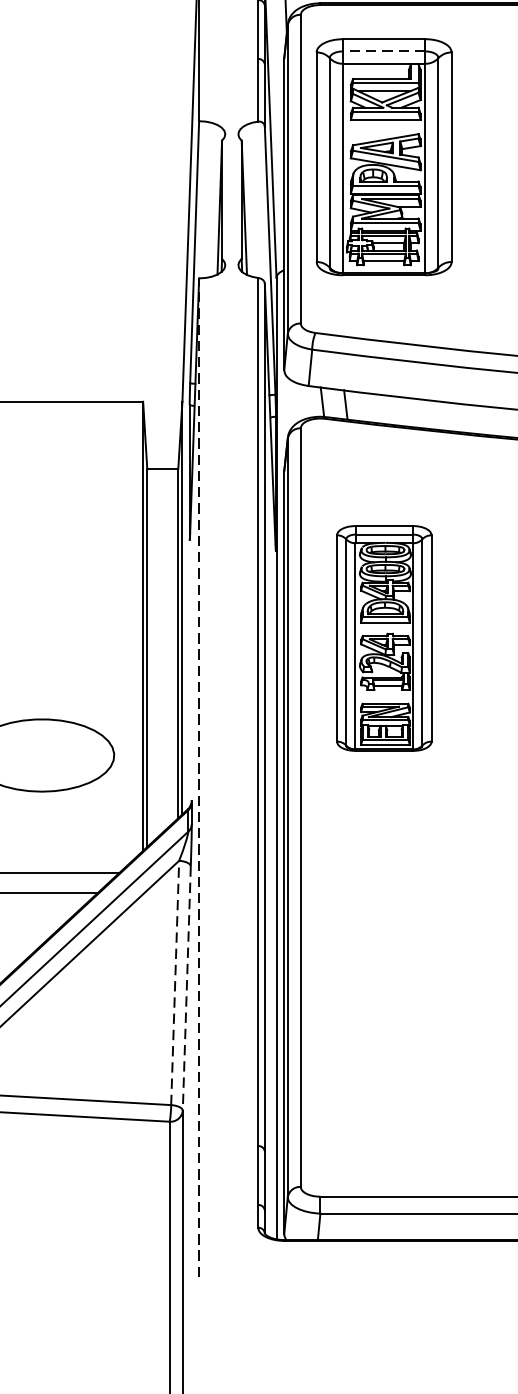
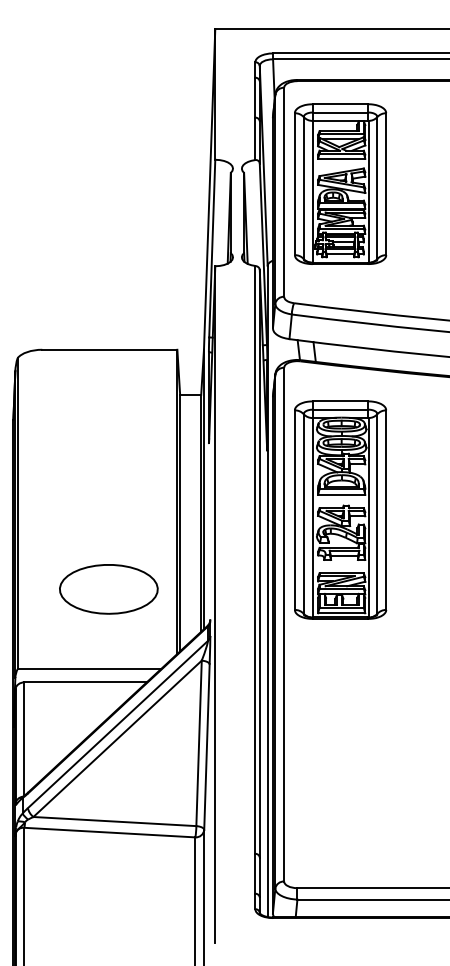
line: (384, 51) -> (340, 112), dashed -> solid
part: (384, 637) -> (340, 509), size x1.43
line: (199, 776) -> (215, 603), dashed -> solid
line: (175, 983) -> (199, 743), dashed -> solid
line: (186, 989) -> (206, 747), dashed -> solid

